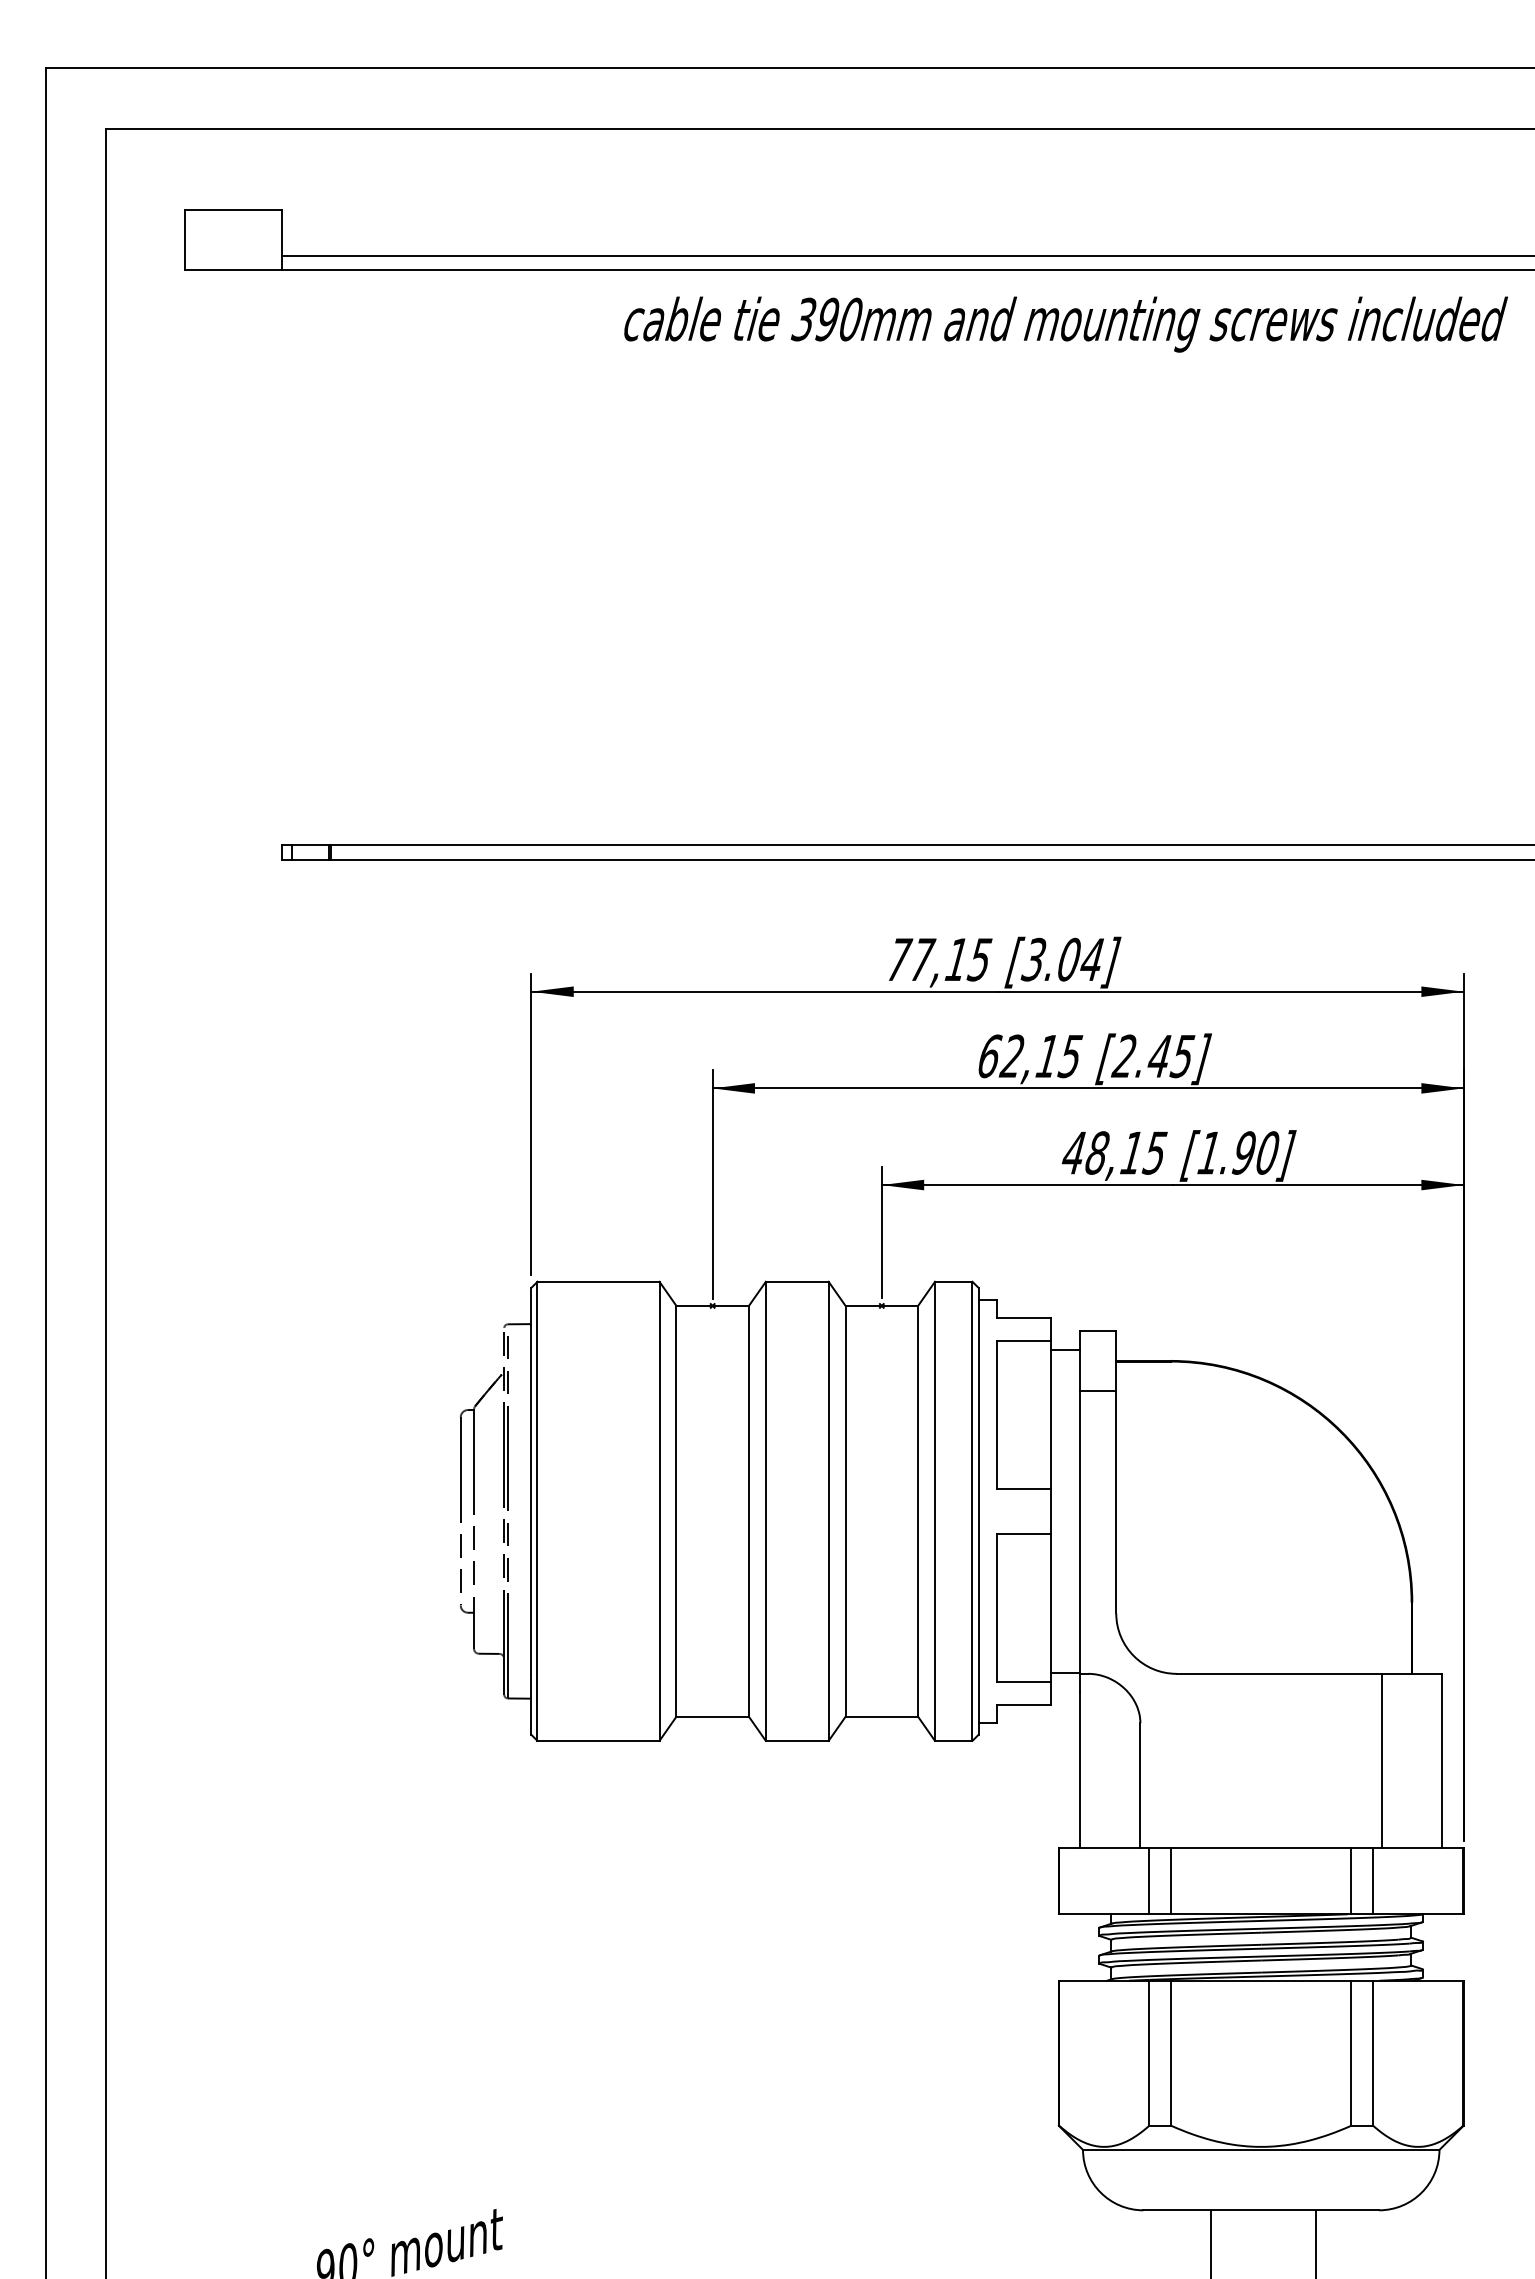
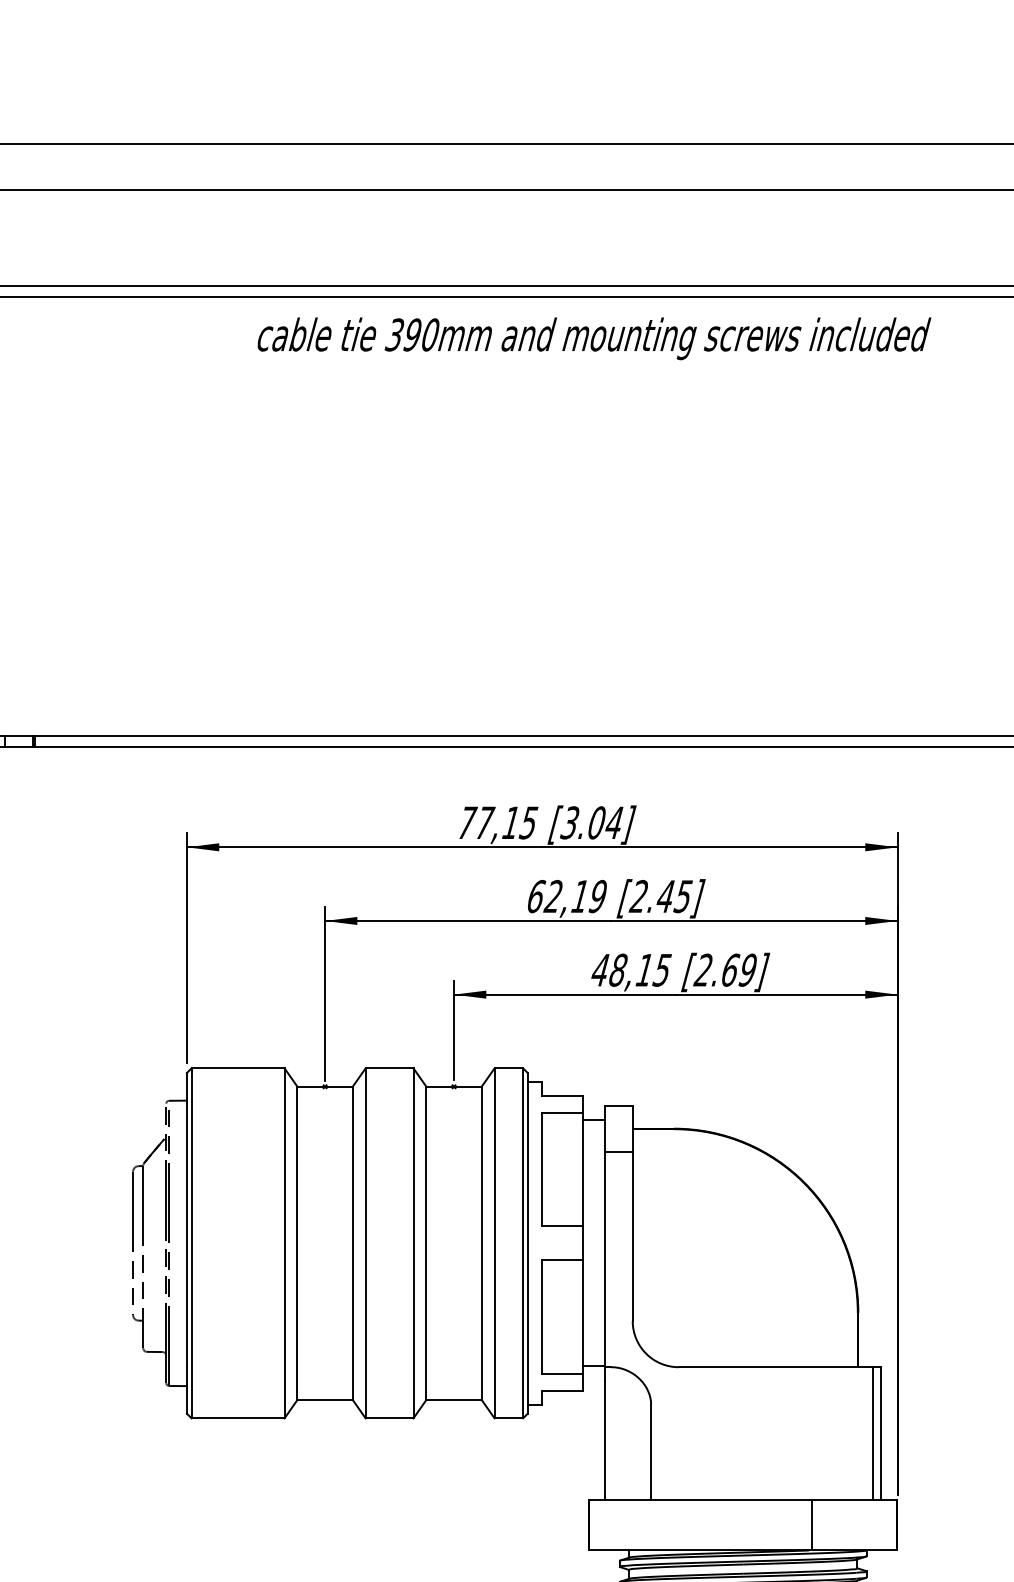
text: (1070, 1056) -> (597, 896), 62,15 -> 62,19
text: (1237, 1152) -> (725, 969), [1.90] -> [2.69]
line: (1382, 1760) -> (873, 1433), moved
line: (1149, 1880) -> (658, 1524), removed
line: (1171, 1880) -> (674, 1524), removed
line: (1373, 1880) -> (828, 1524), removed

